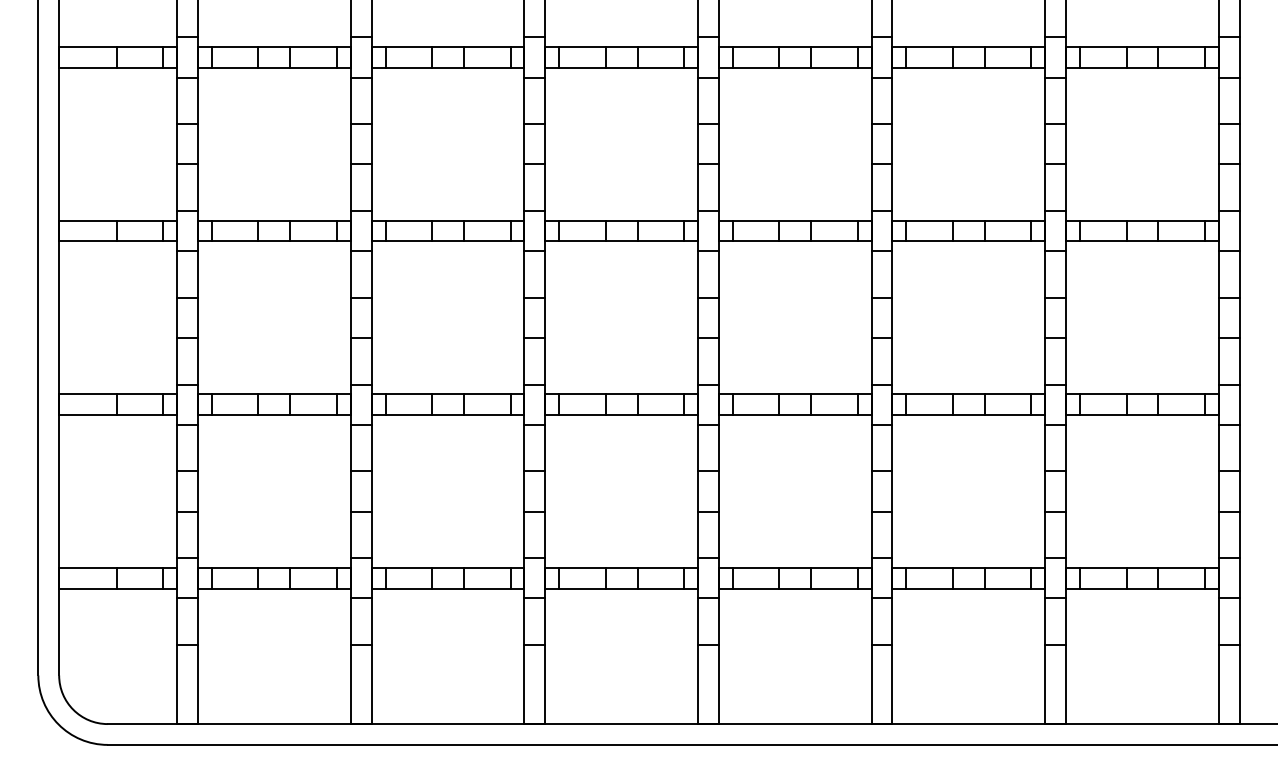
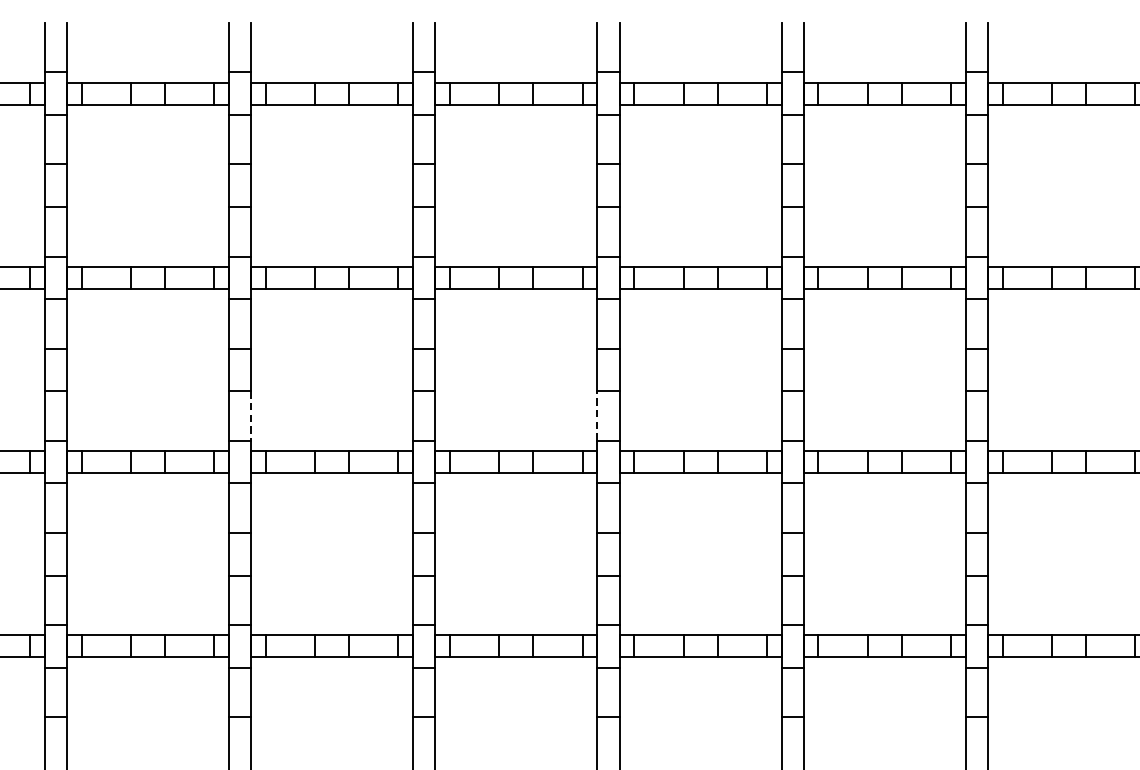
line: (698, 360) -> (597, 415), solid -> dashed
line: (371, 361) -> (250, 416), solid -> dashed

